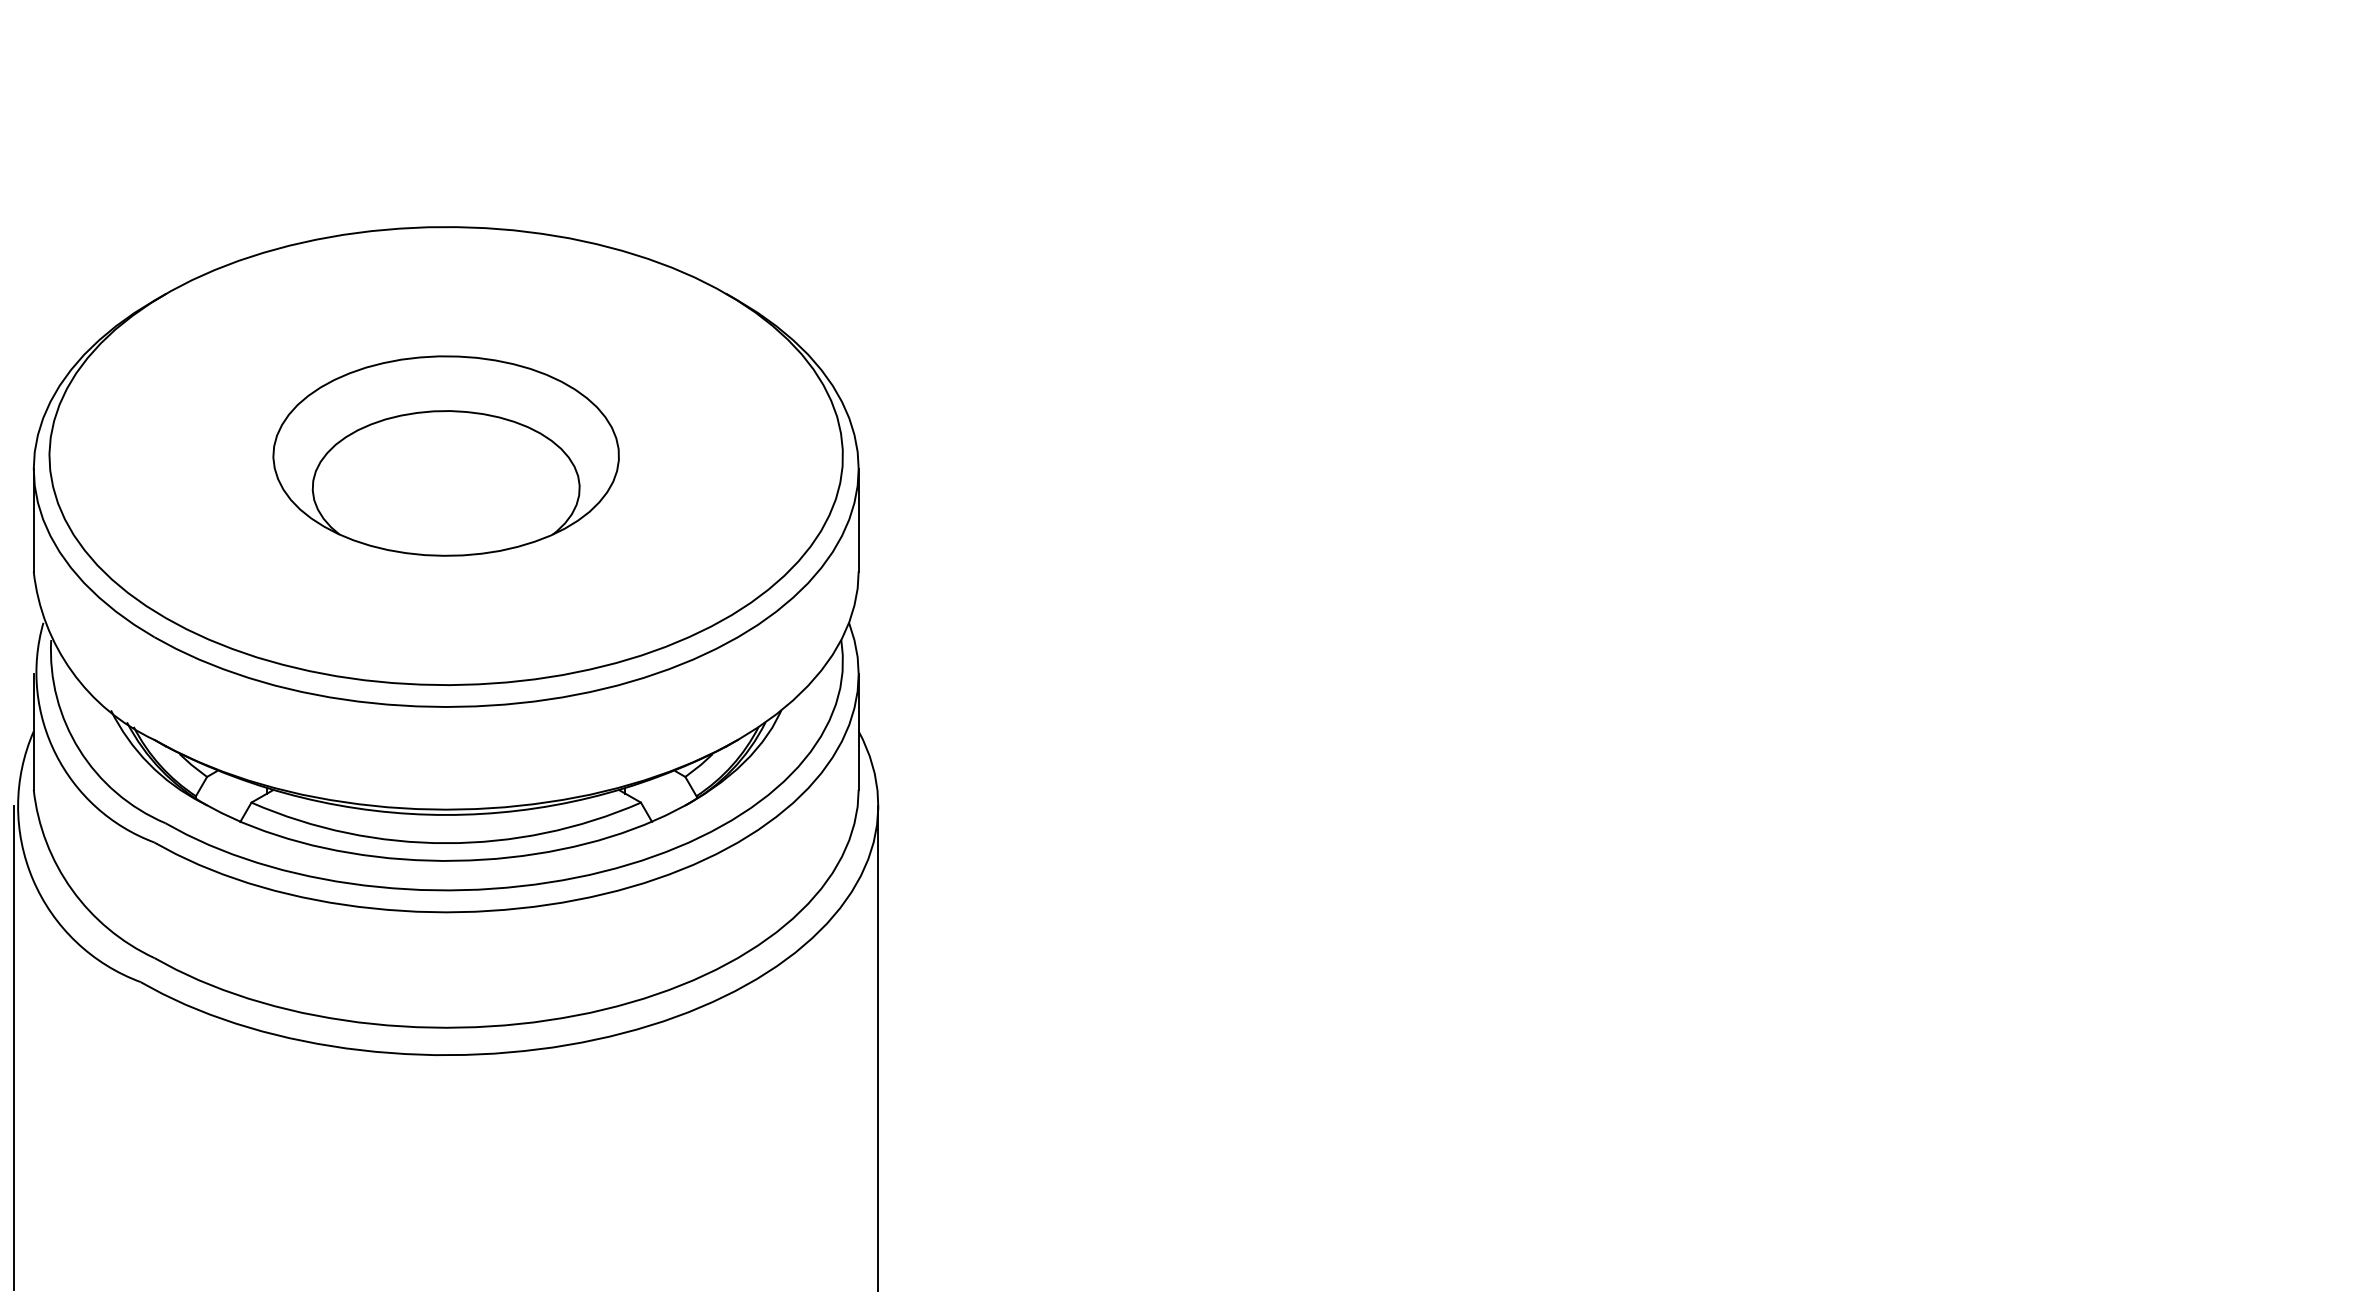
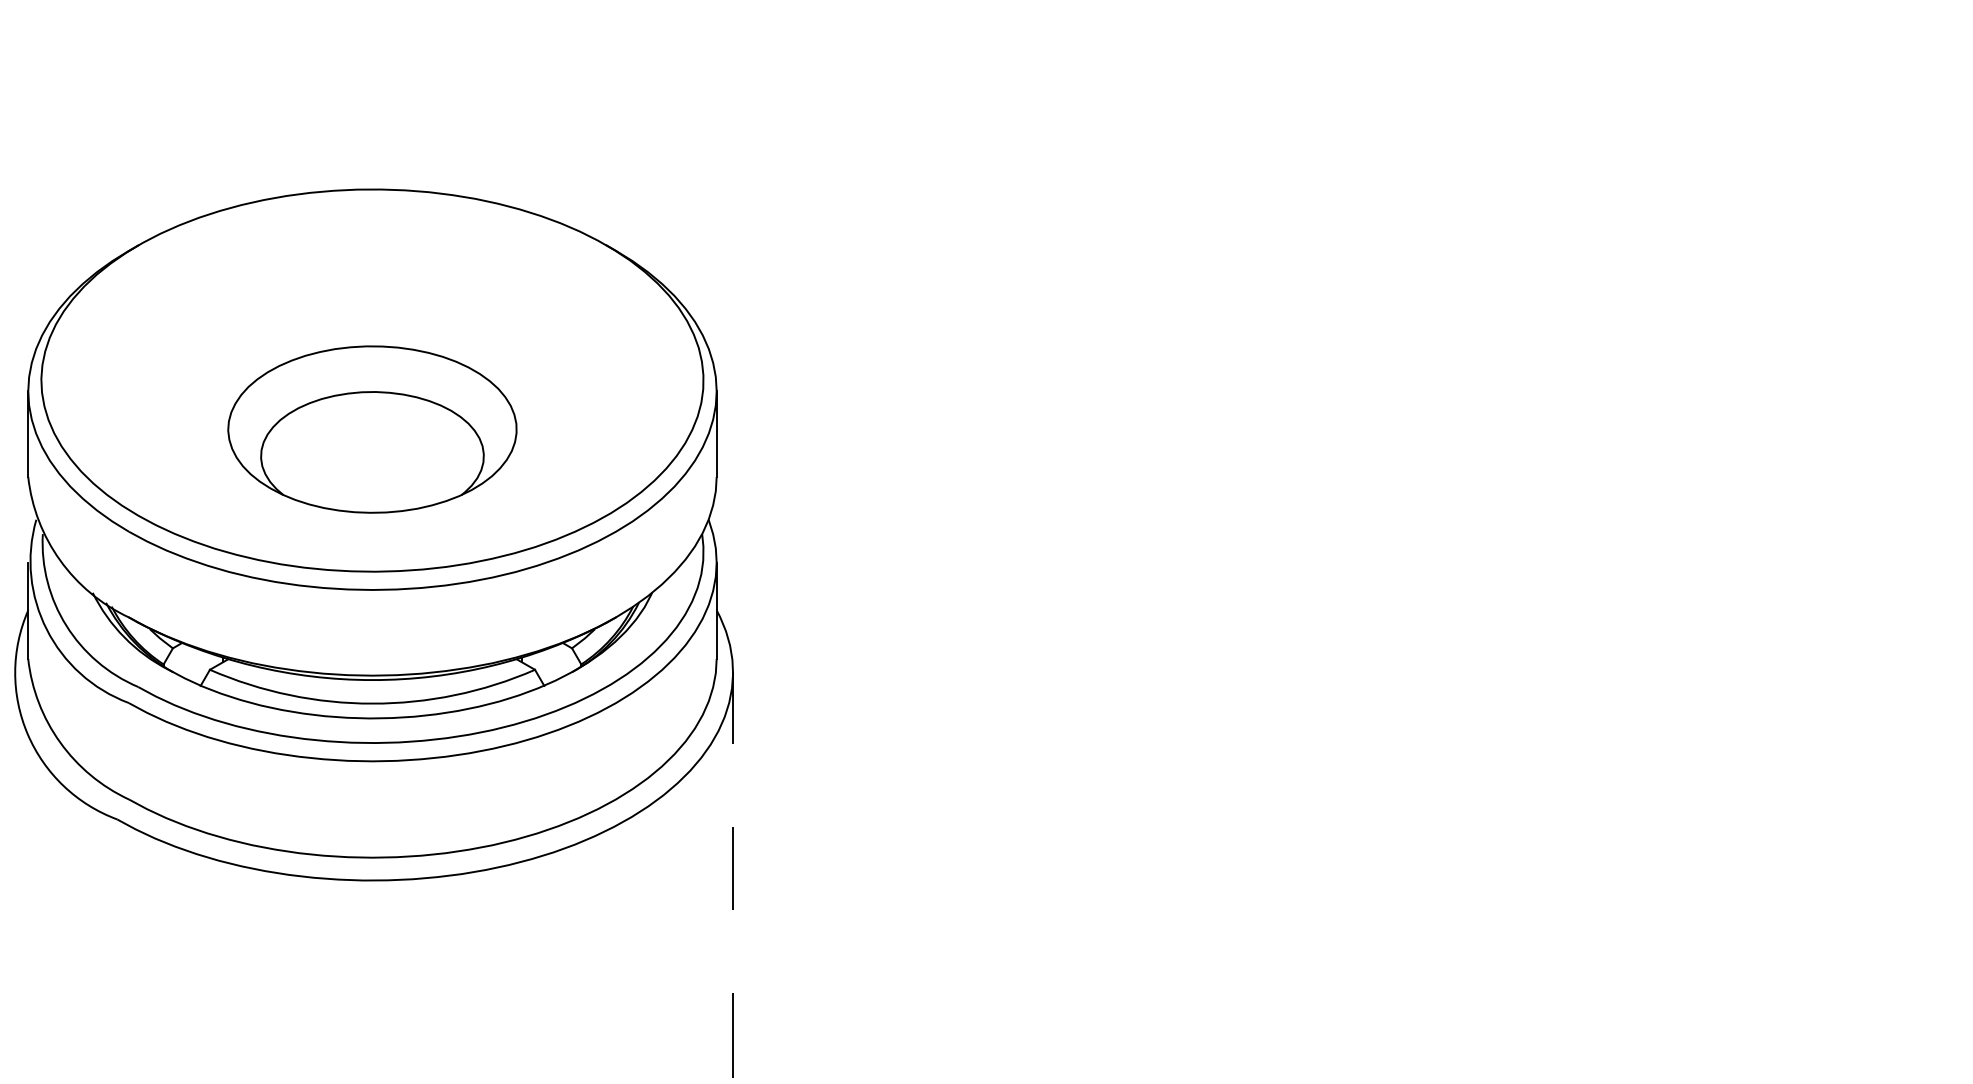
part: (446, 455) -> (372, 429), moved
line: (878, 1046) -> (733, 873), solid -> dashed
line: (13, 1047) -> (11, 874), removed

